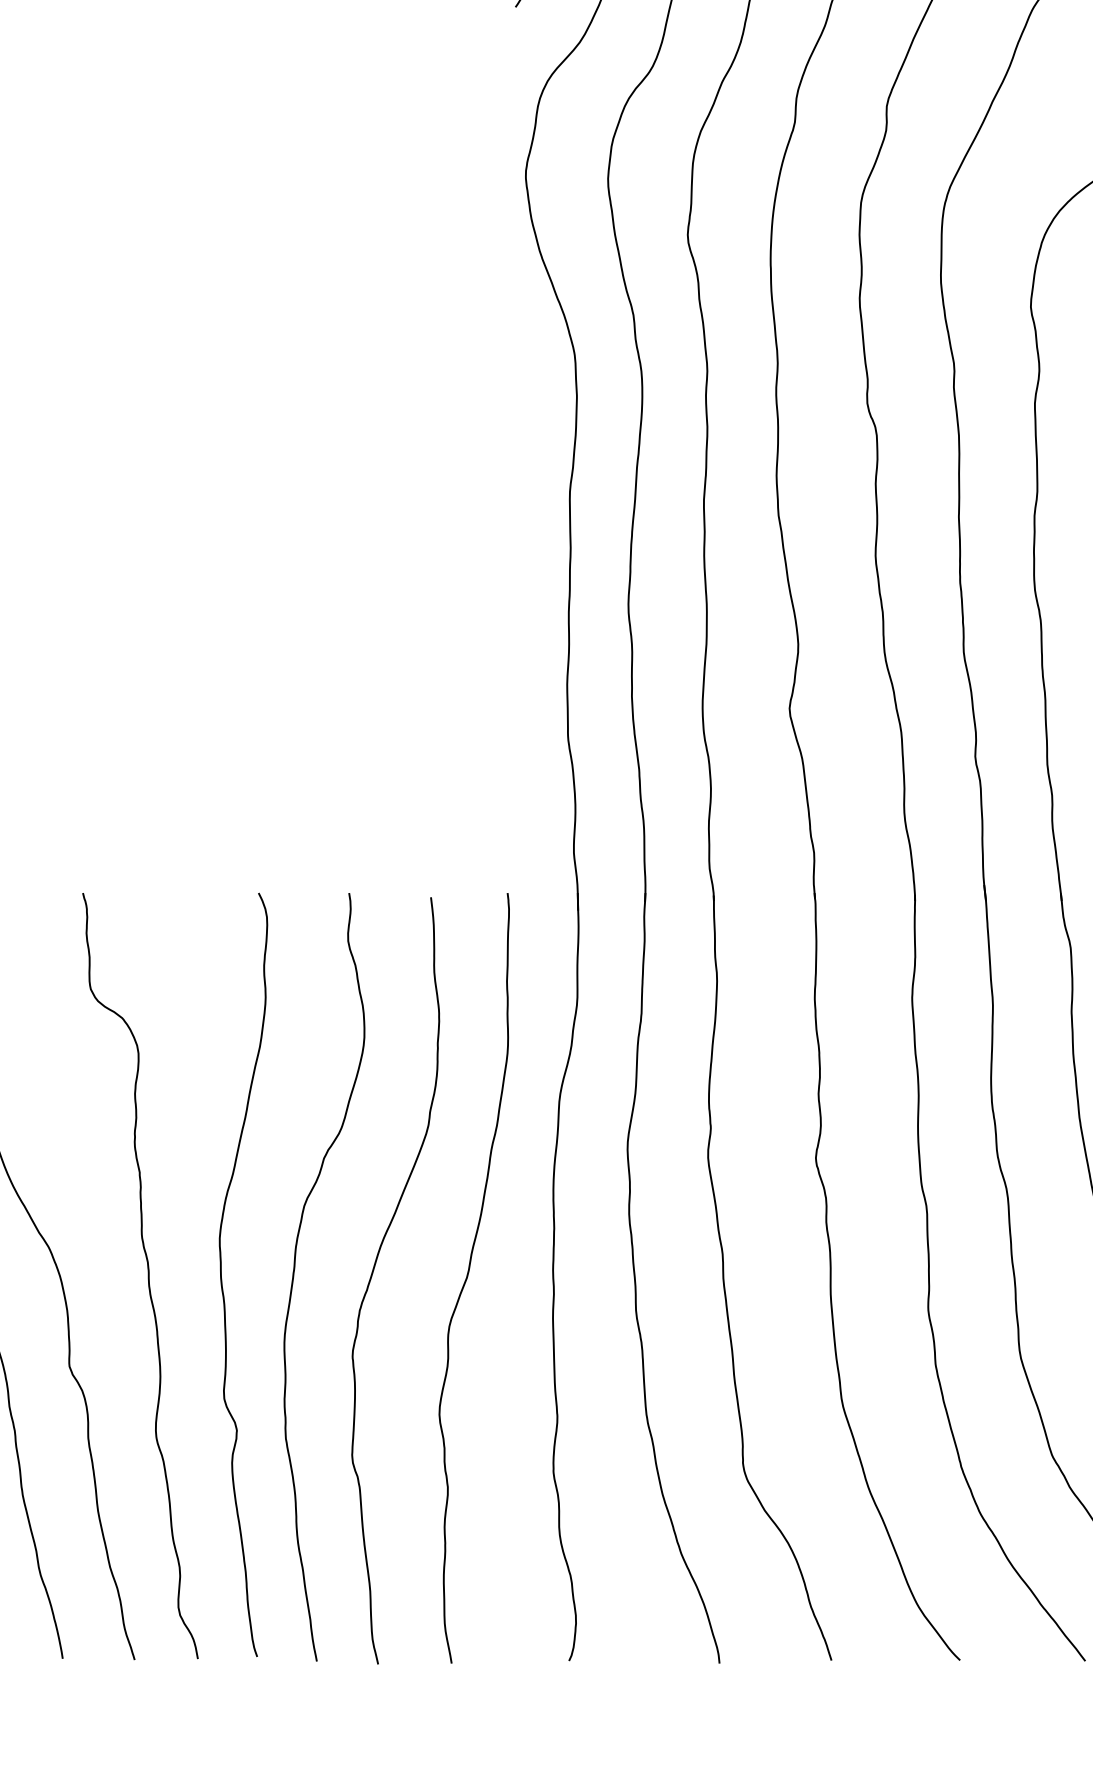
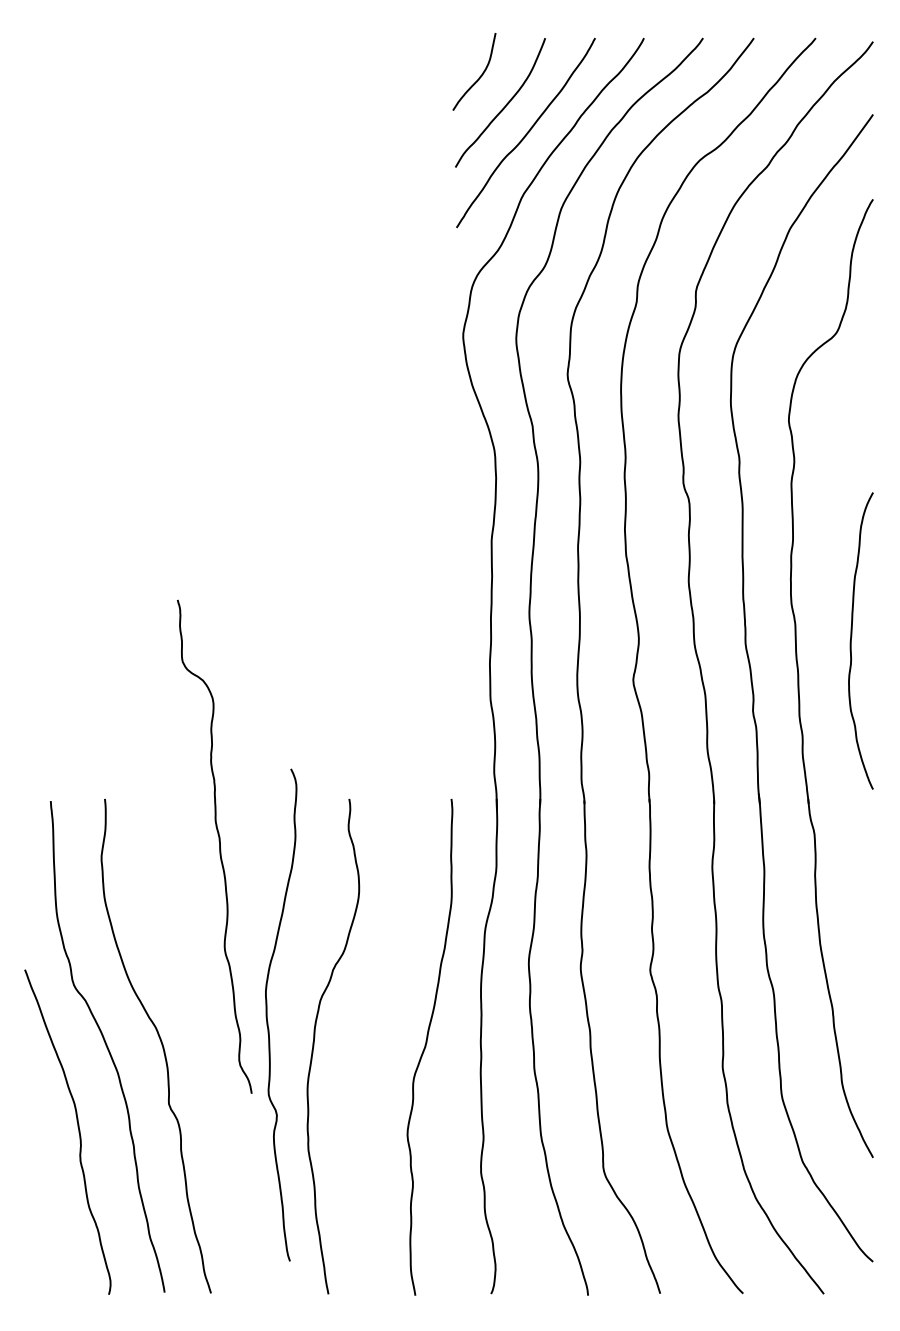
curve: (222, 1273) -> (267, 1014), moved
curve: (374, 1273) -> (365, 1044), removed
curve: (147, 1275) -> (219, 846), moved

